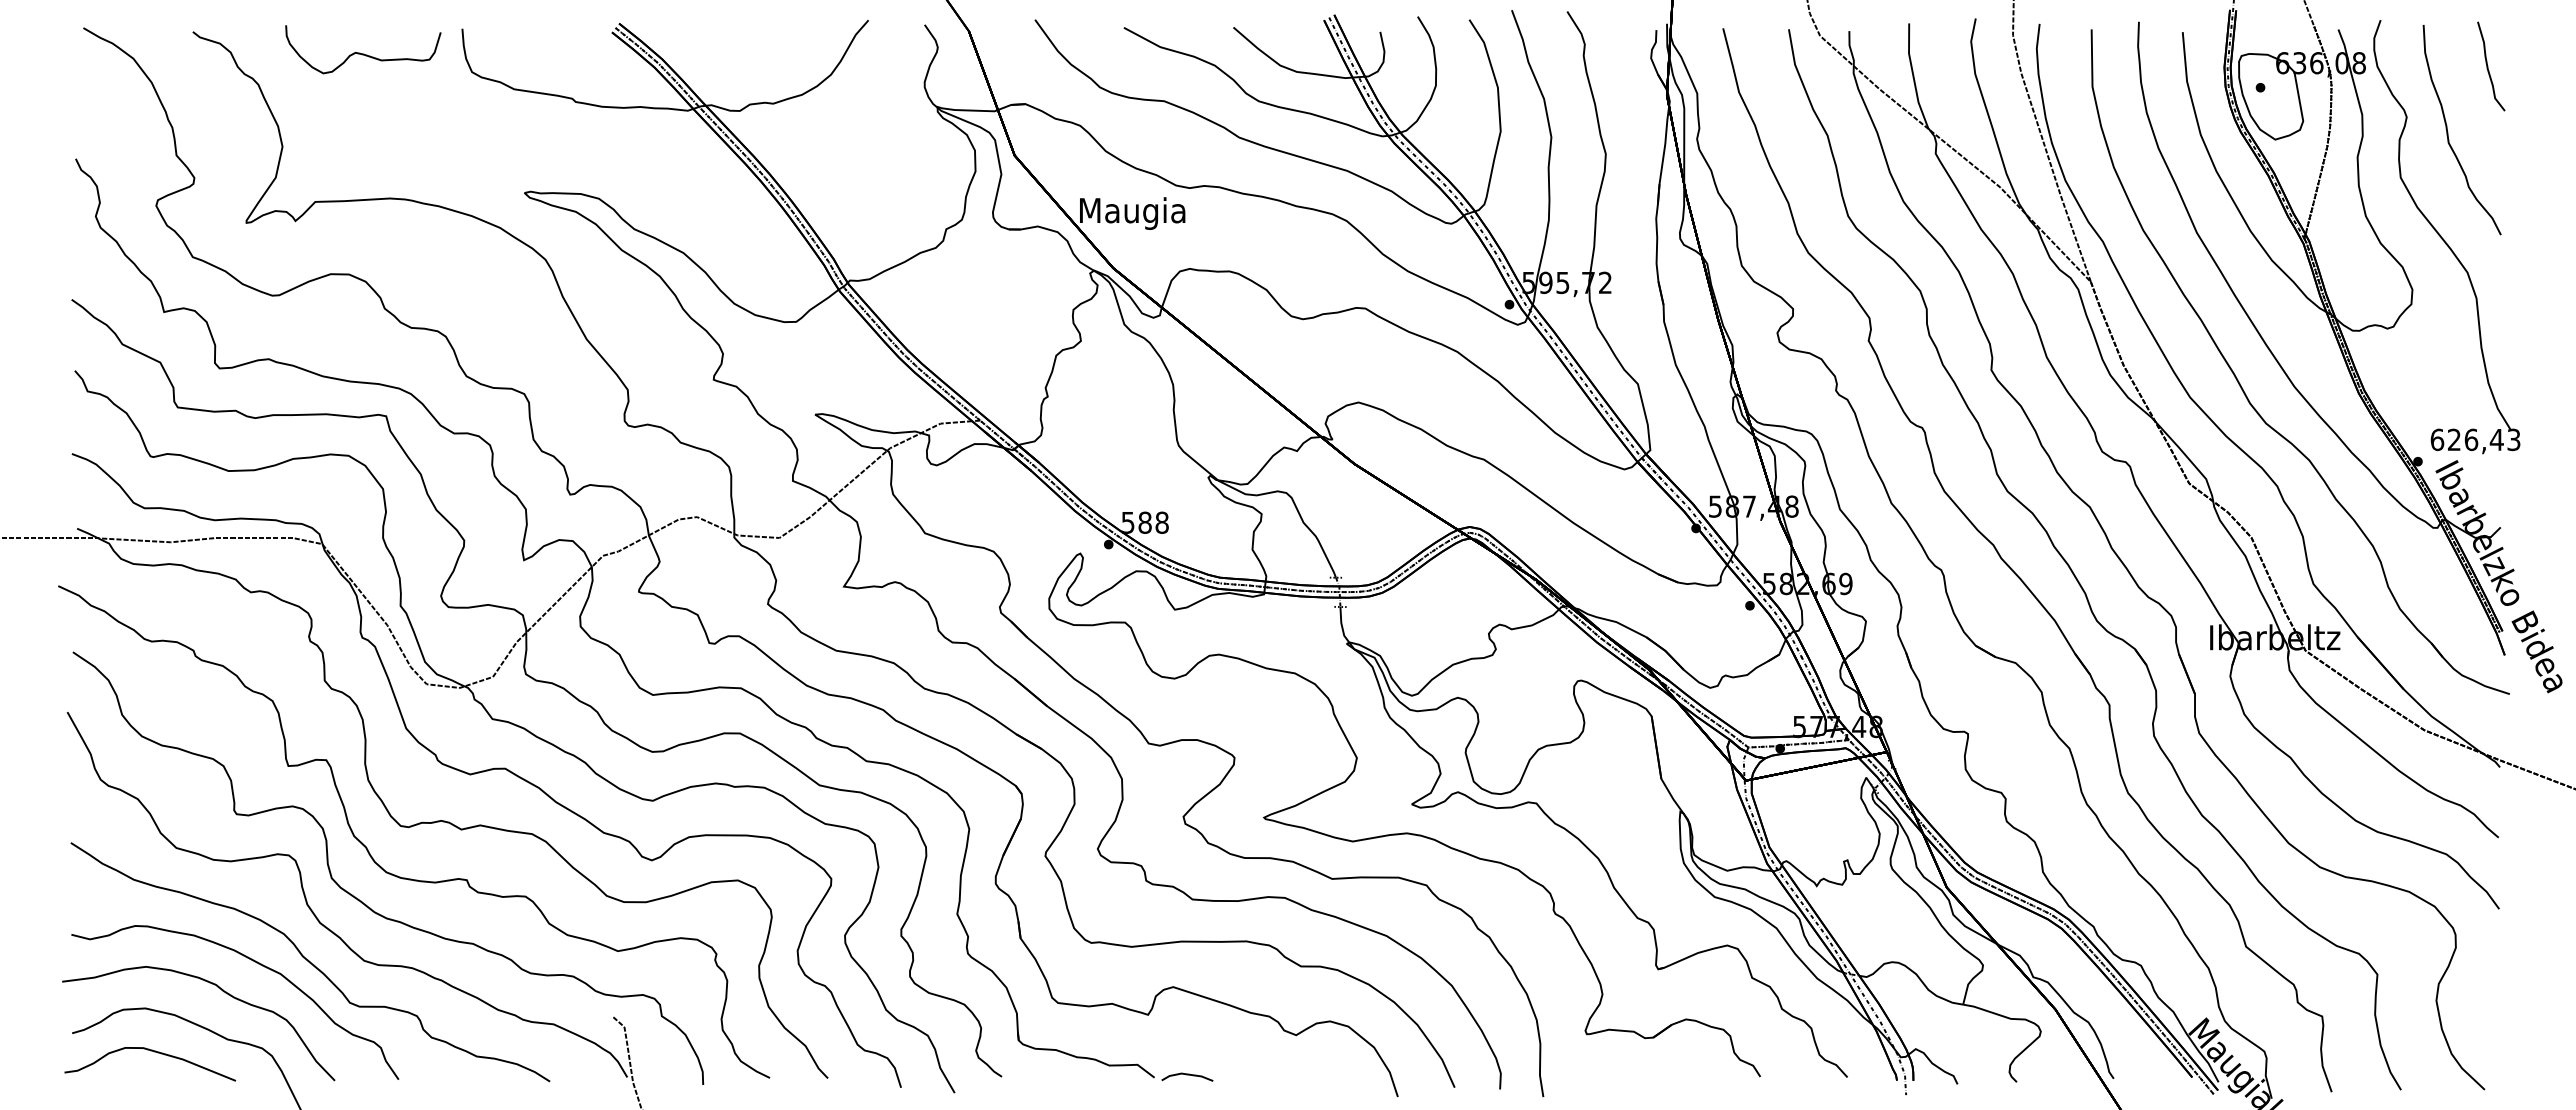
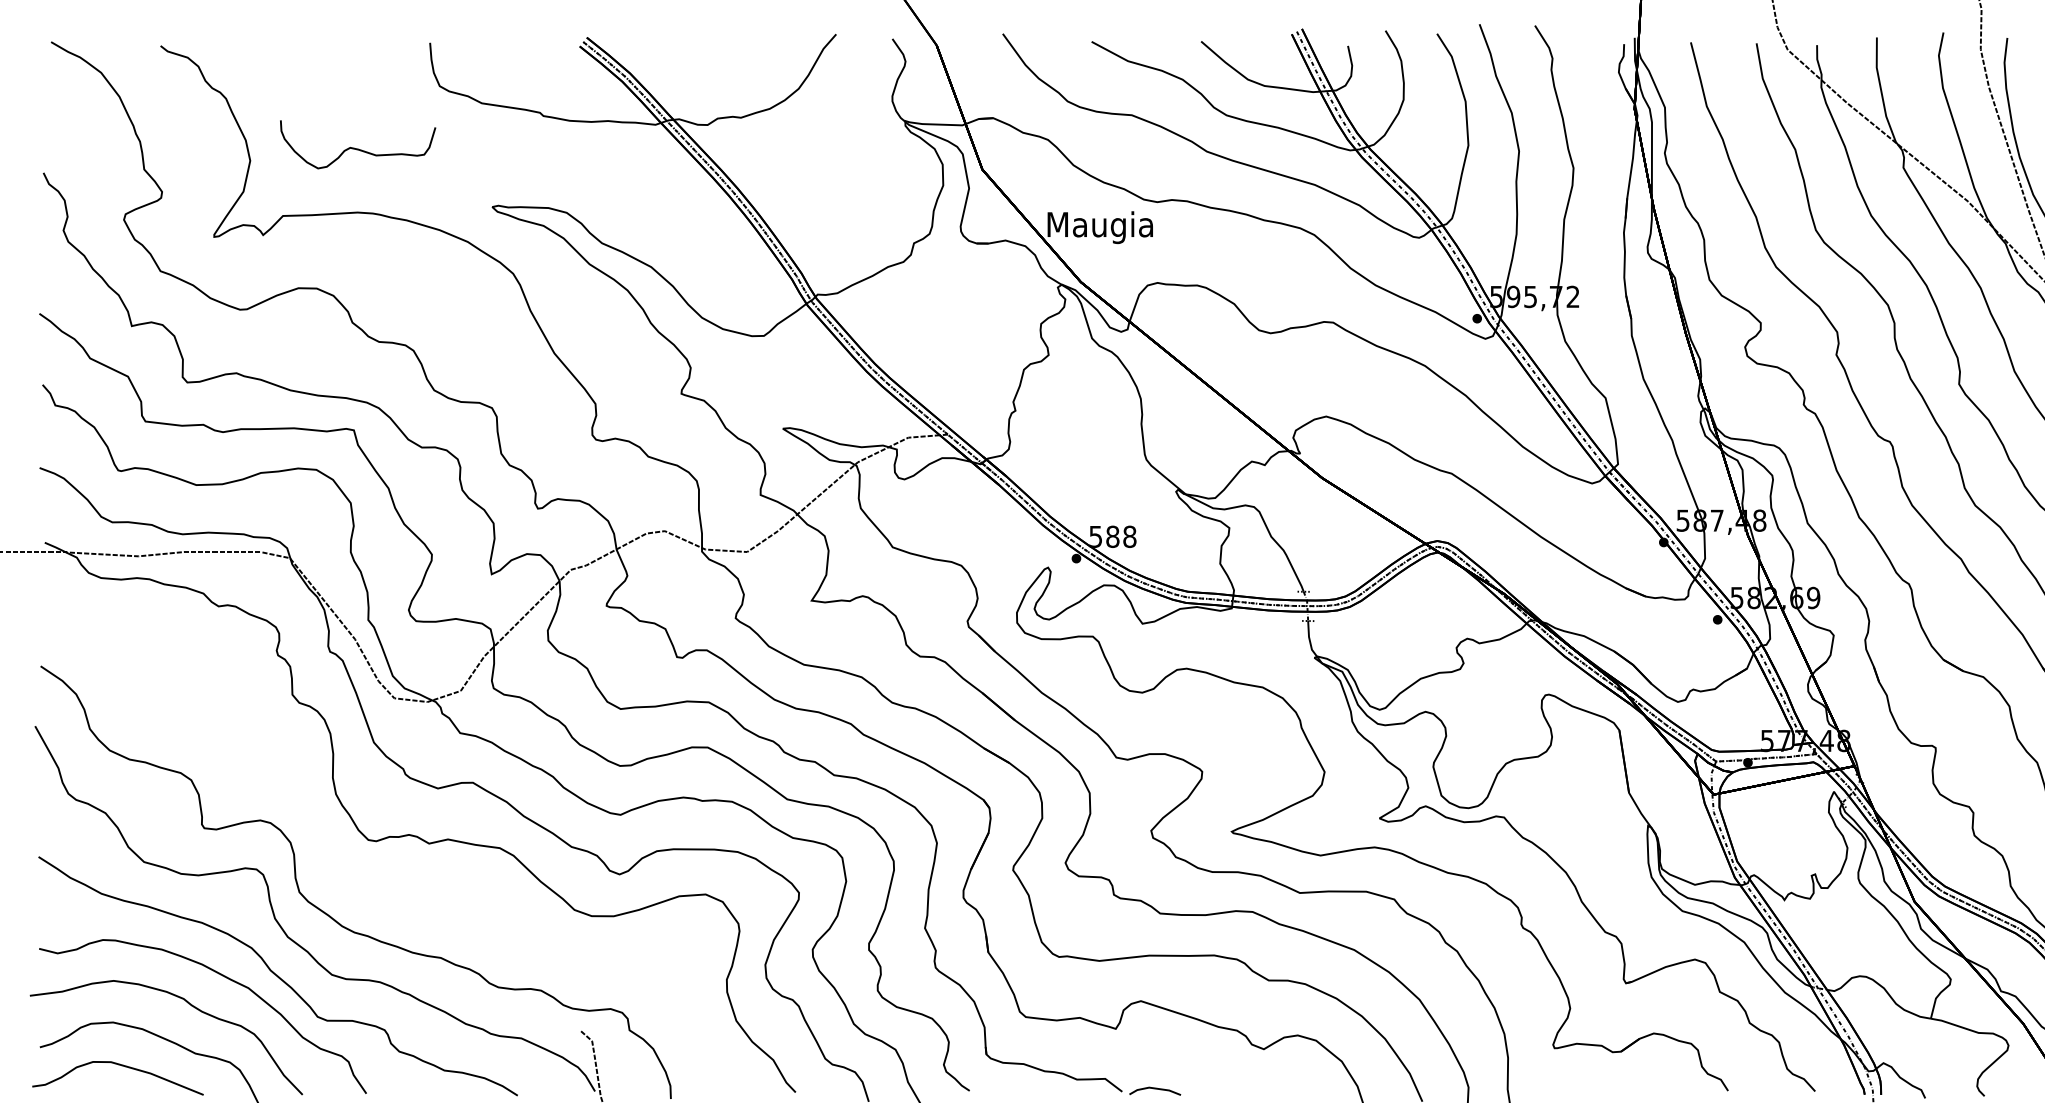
curve: (363, 53) -> (358, 148), moved
curve: (405, 877) -> (373, 891), removed

